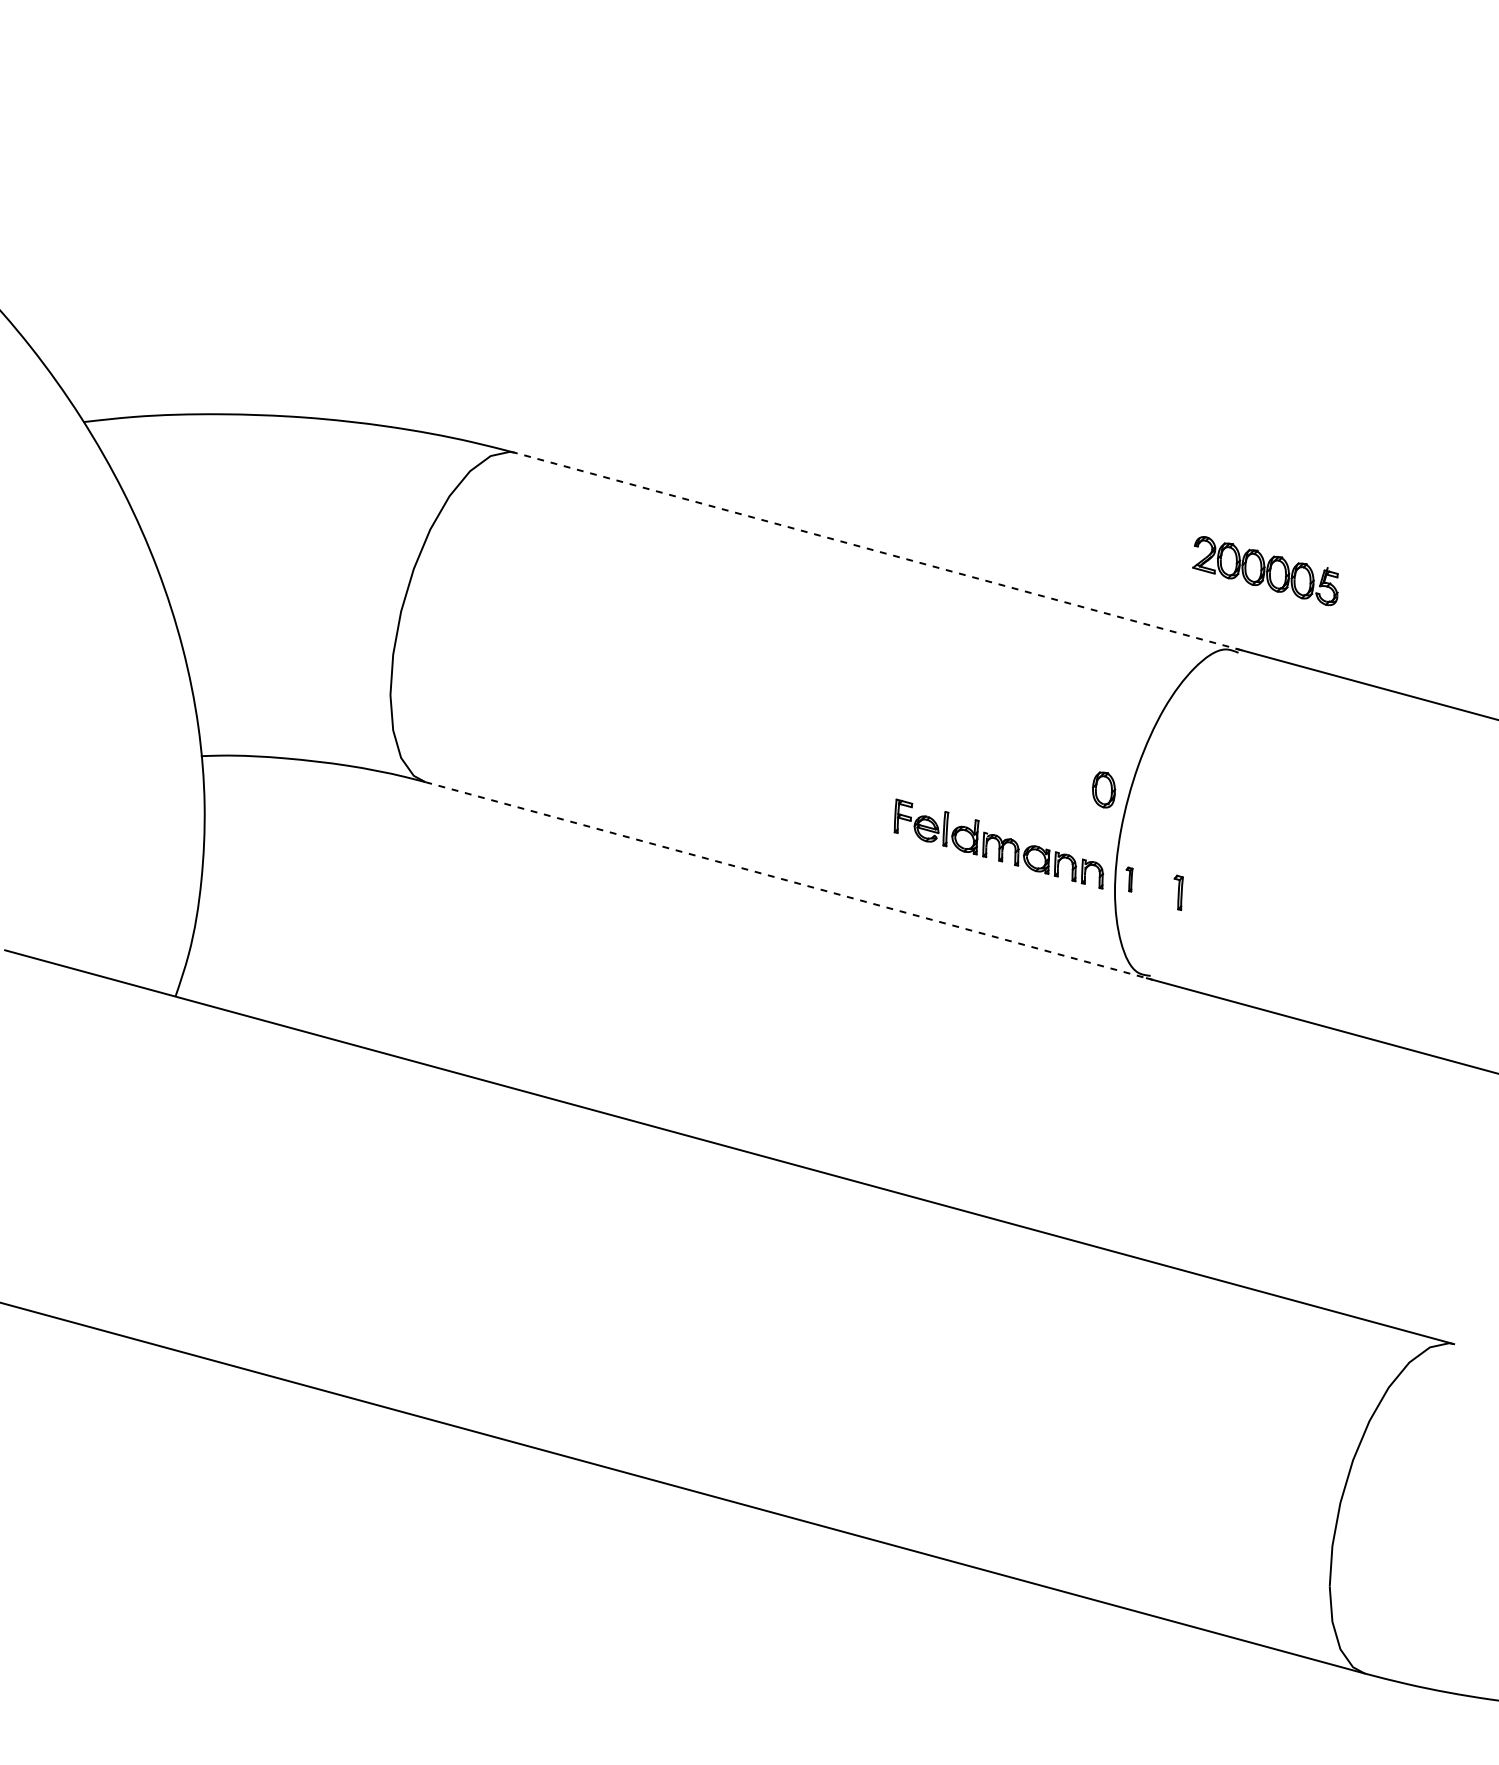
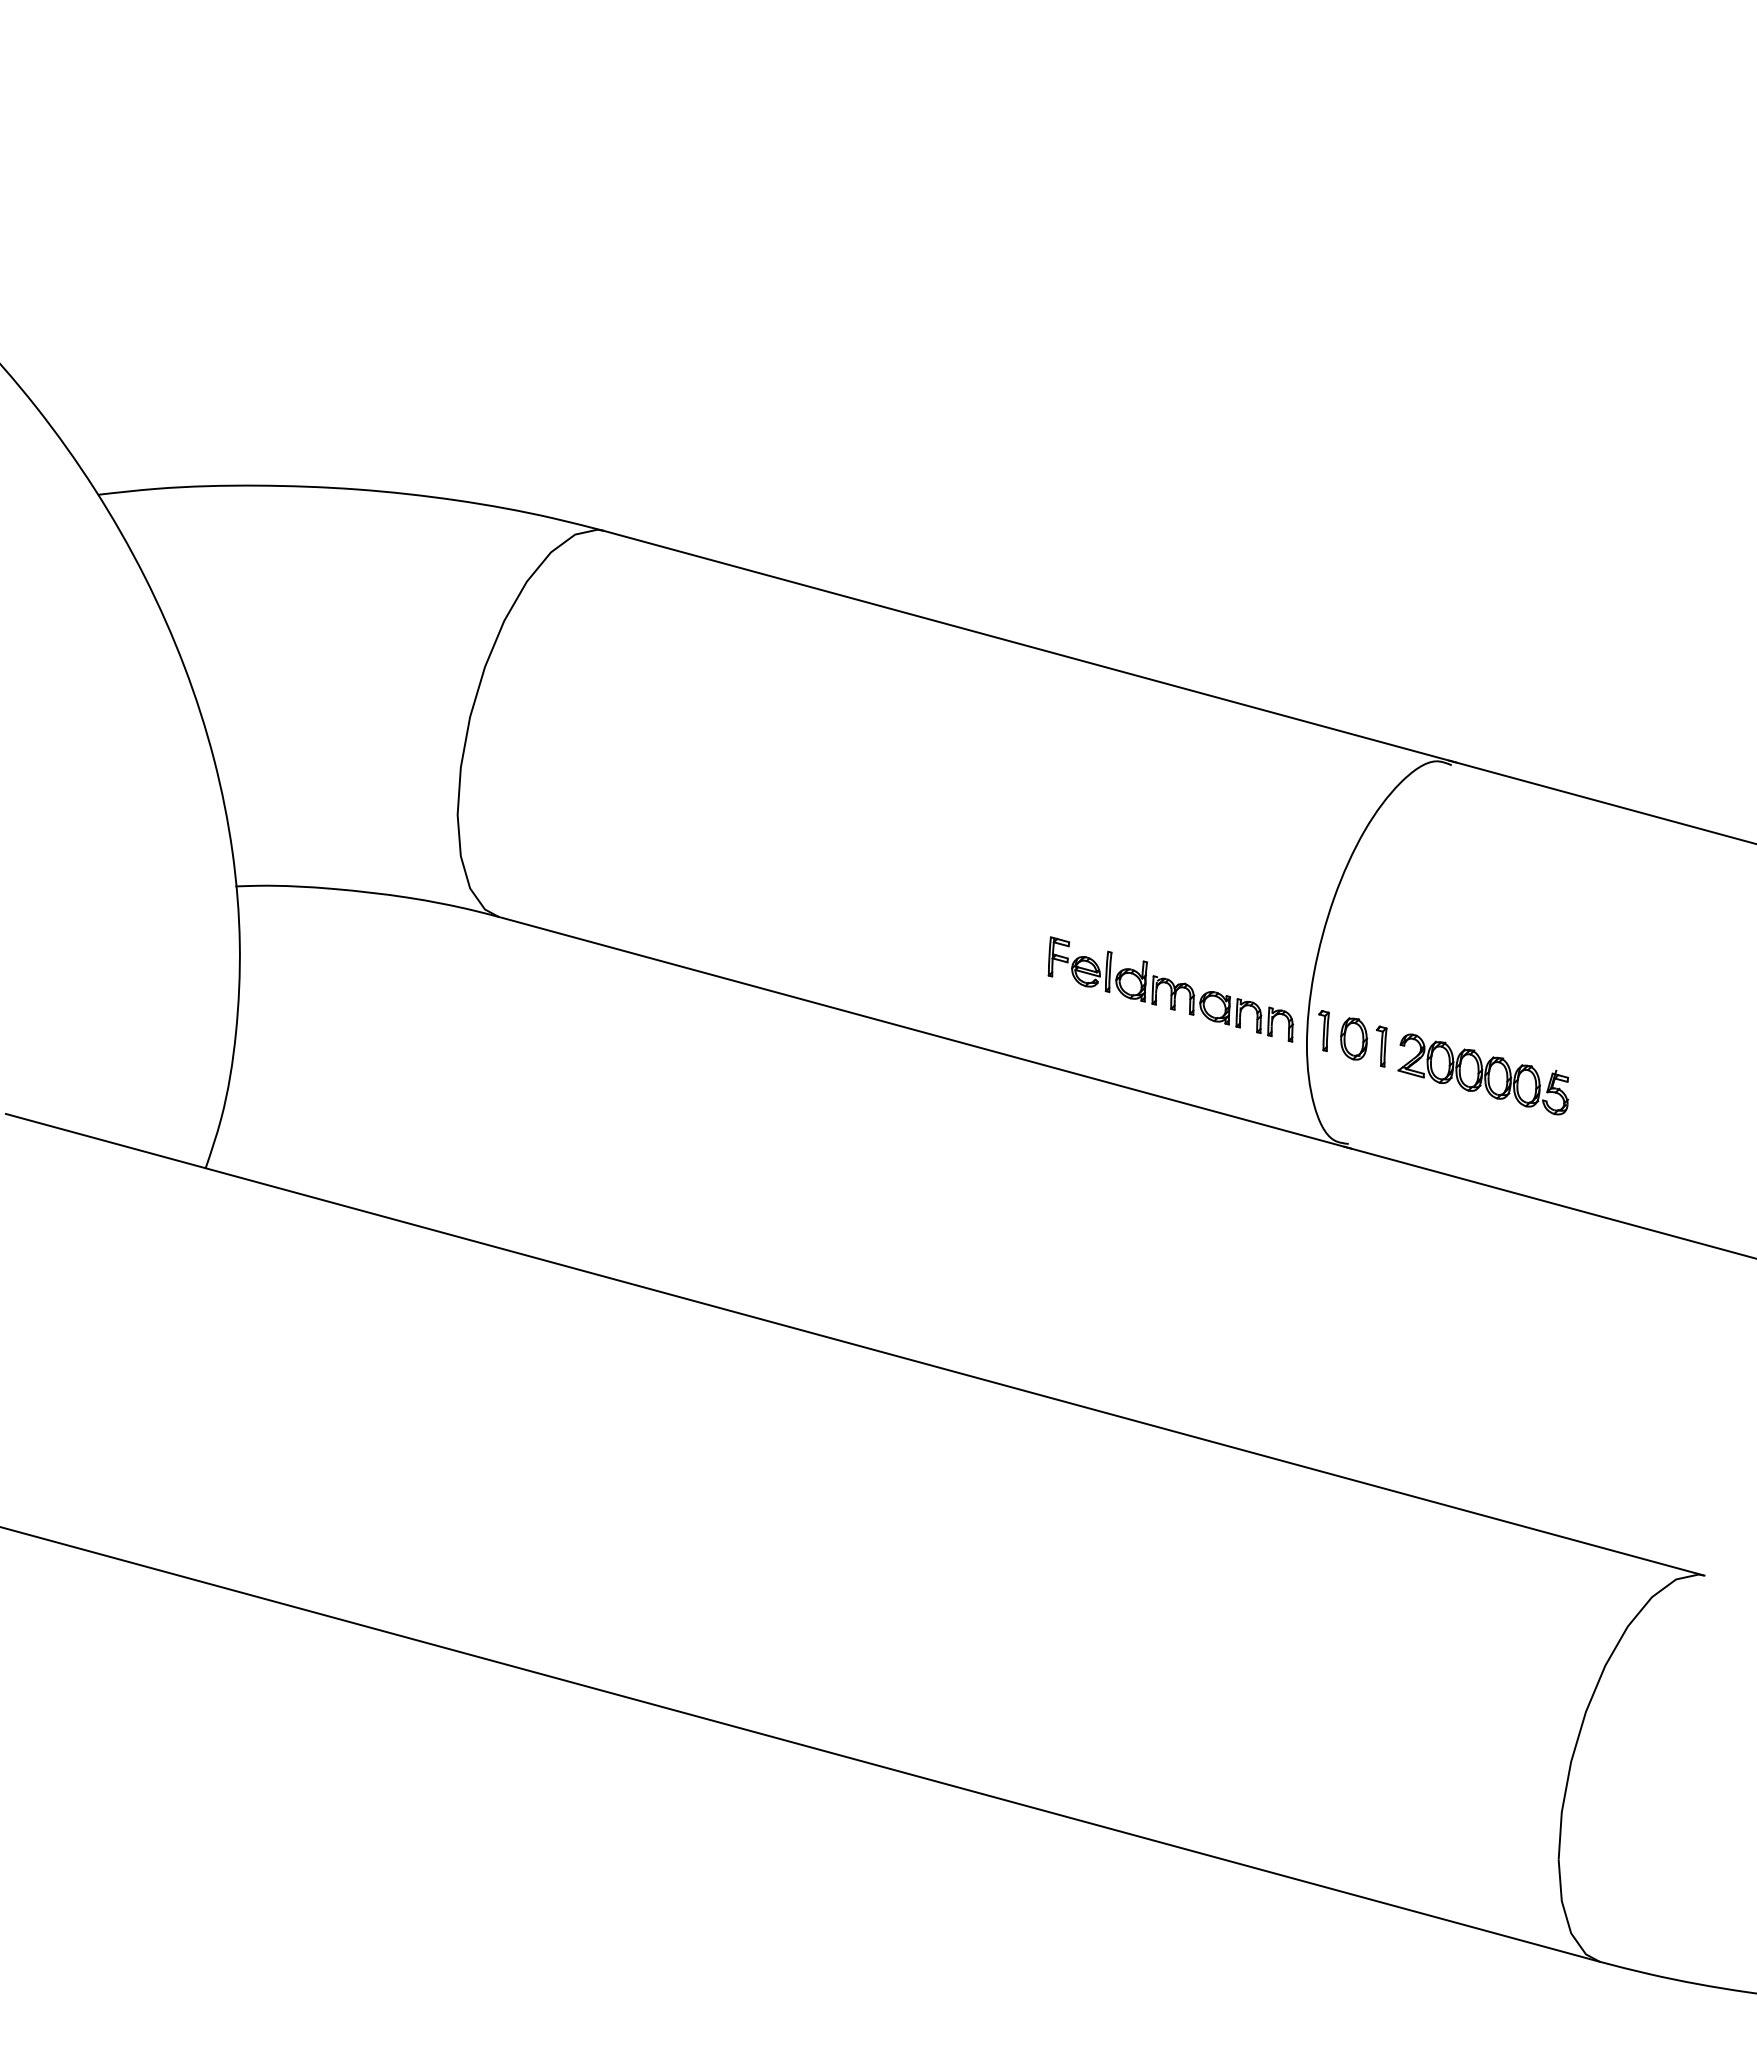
line: (878, 551) -> (1029, 646), dashed -> solid
part: (1265, 571) -> (1483, 1074), moved
part: (1104, 789) -> (1354, 1038), moved
part: (1129, 879) -> (1323, 1031), size x1.43
line: (788, 880) -> (924, 1032), dashed -> solid

